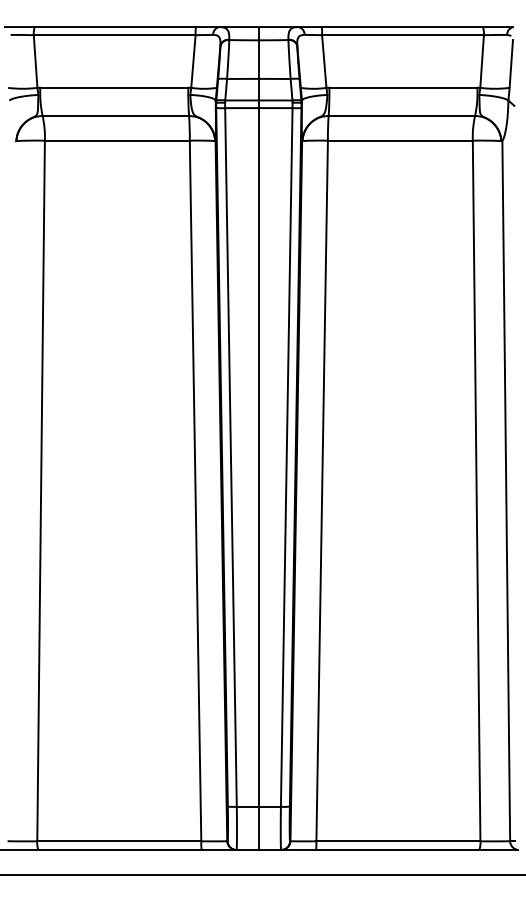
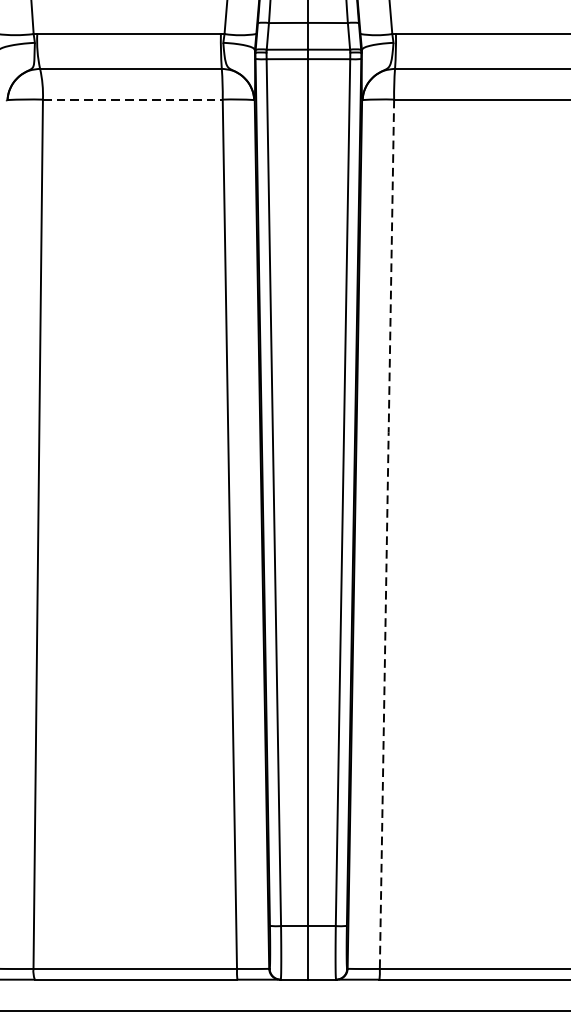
line: (117, 140) -> (133, 99), solid -> dashed
line: (322, 489) -> (387, 532), solid -> dashed

